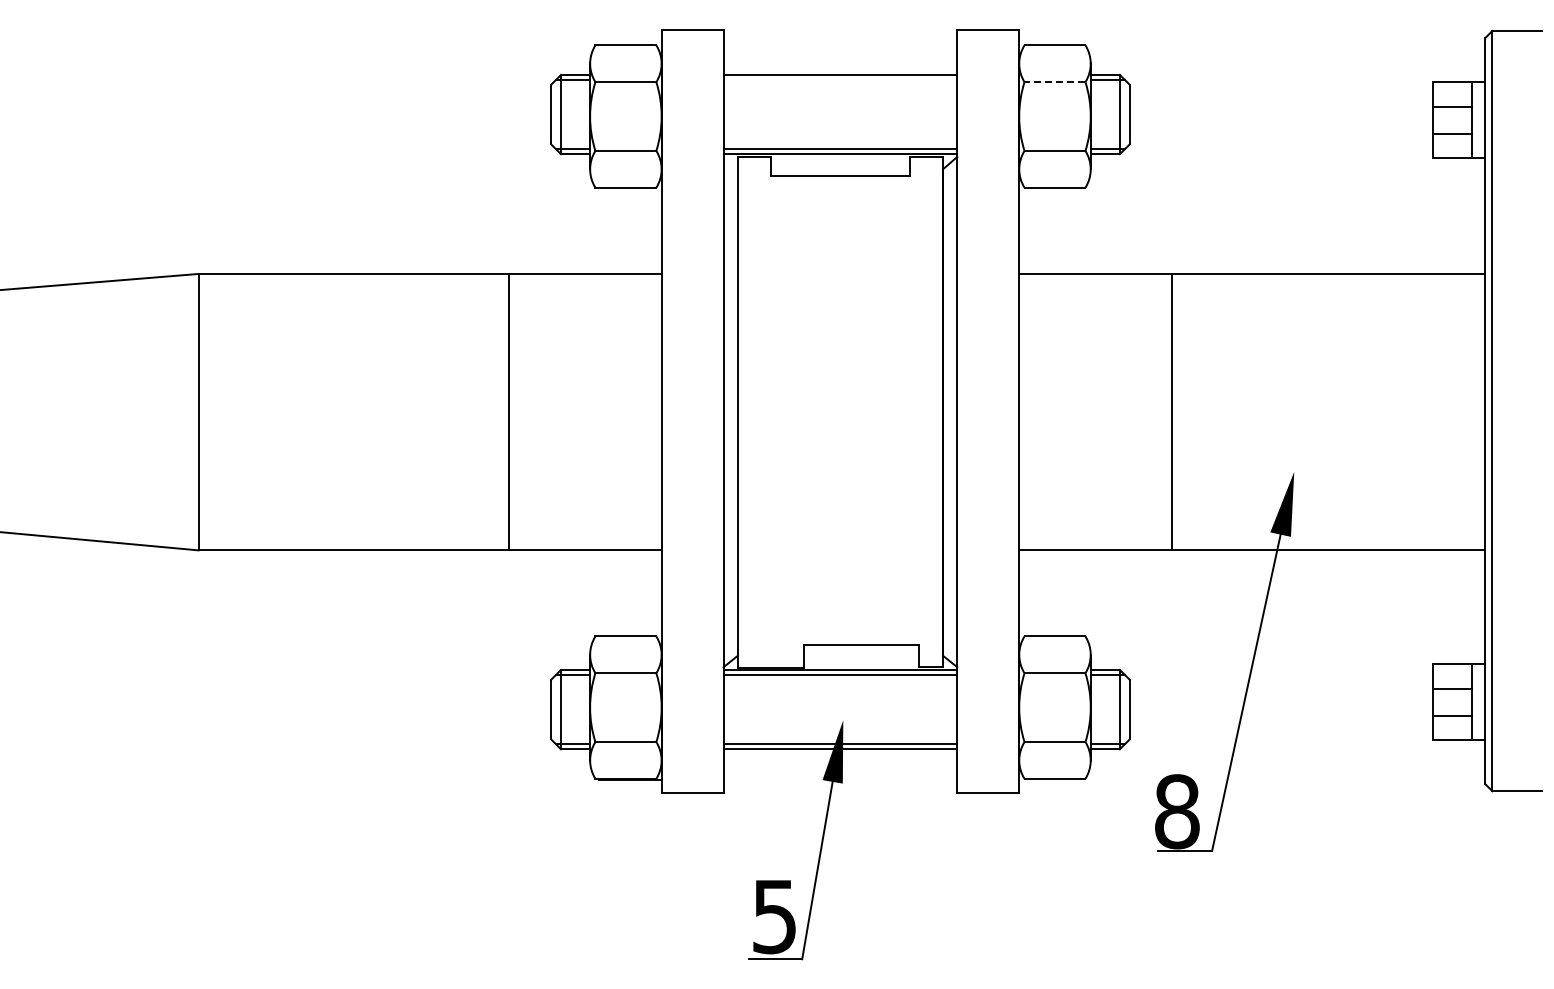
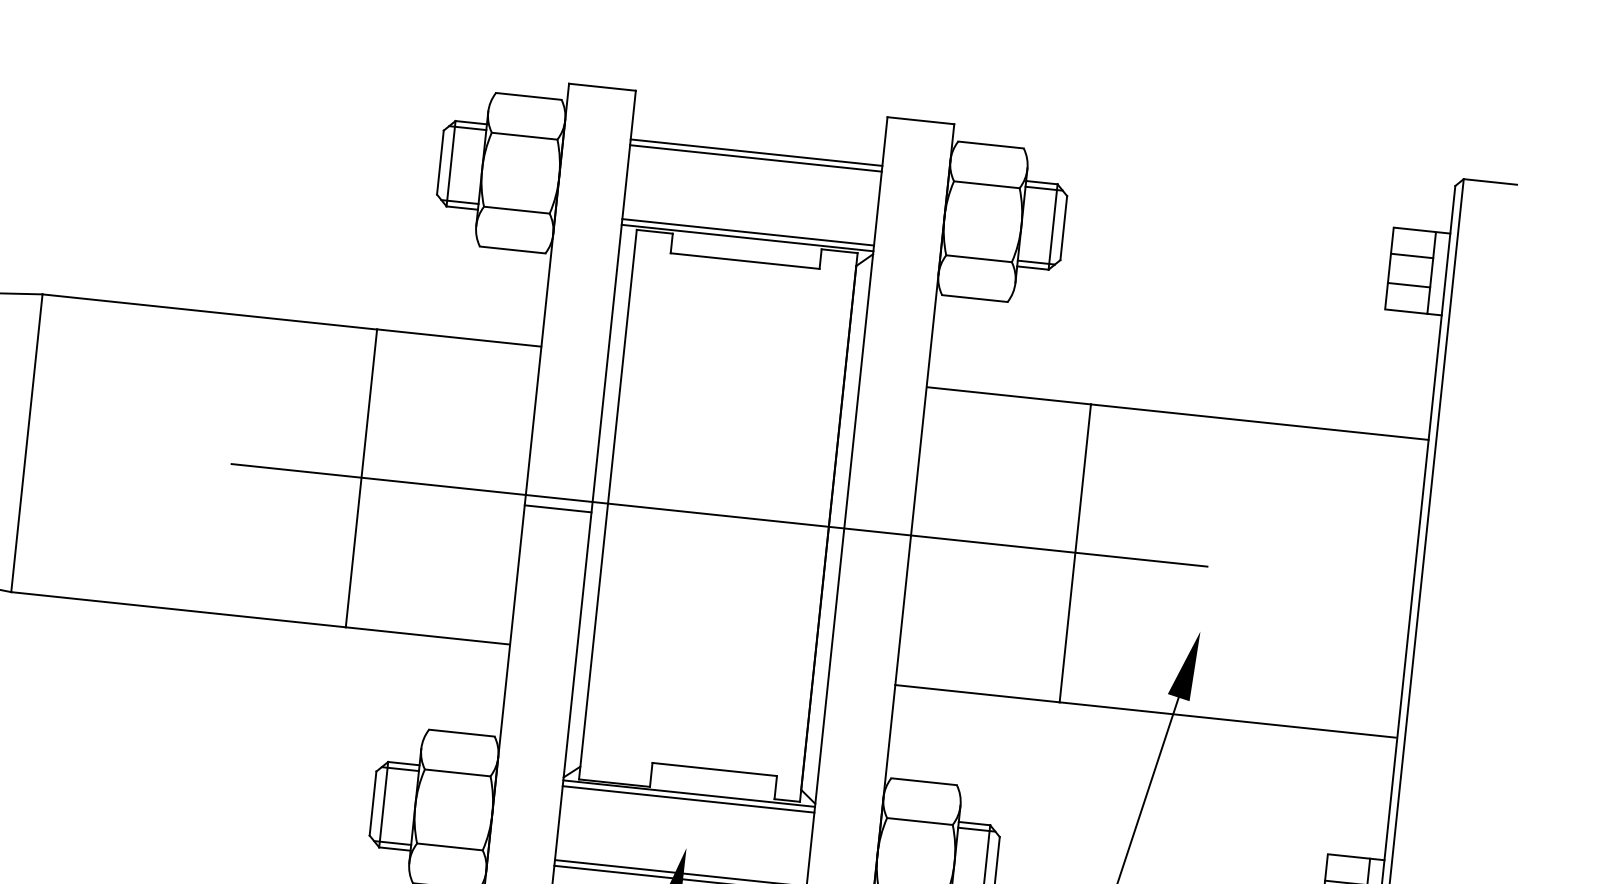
line: (840, 80) -> (755, 158), added
line: (1054, 82) -> (986, 185), dashed -> solid
line: (841, 411) -> (719, 515), added
line: (692, 421) -> (557, 509), added

